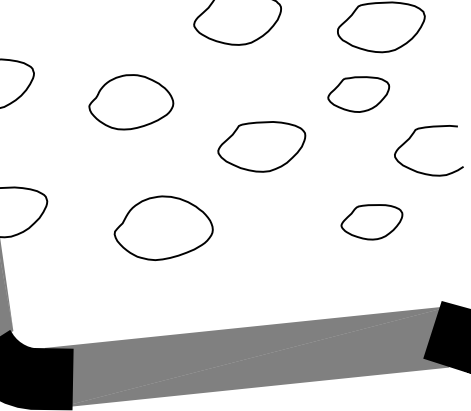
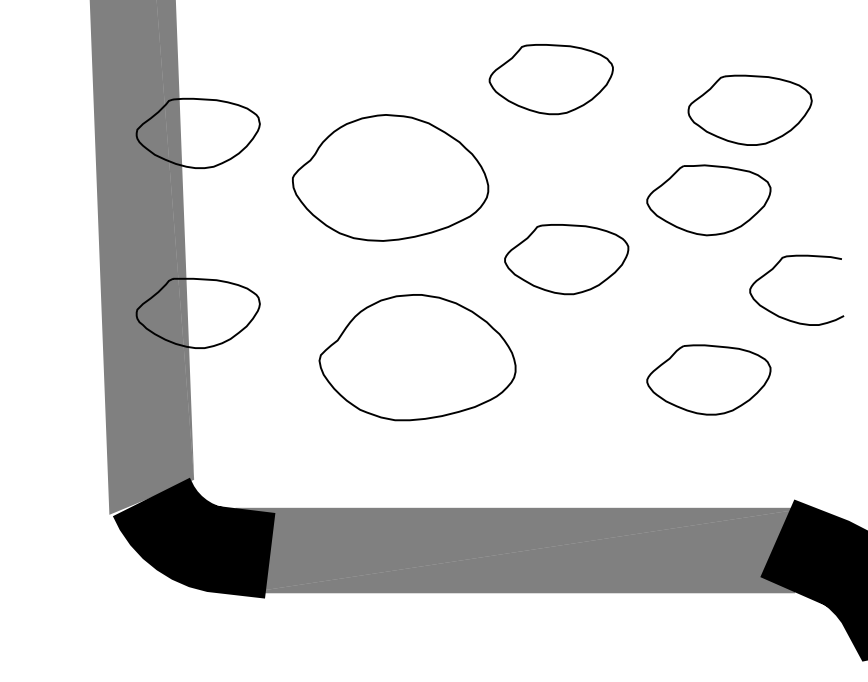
part: (358, 94) -> (708, 200), size x1.43
part: (130, 101) -> (390, 177), size x1.67
part: (371, 221) -> (708, 379), size x1.43
part: (163, 227) -> (417, 357), size x1.43

